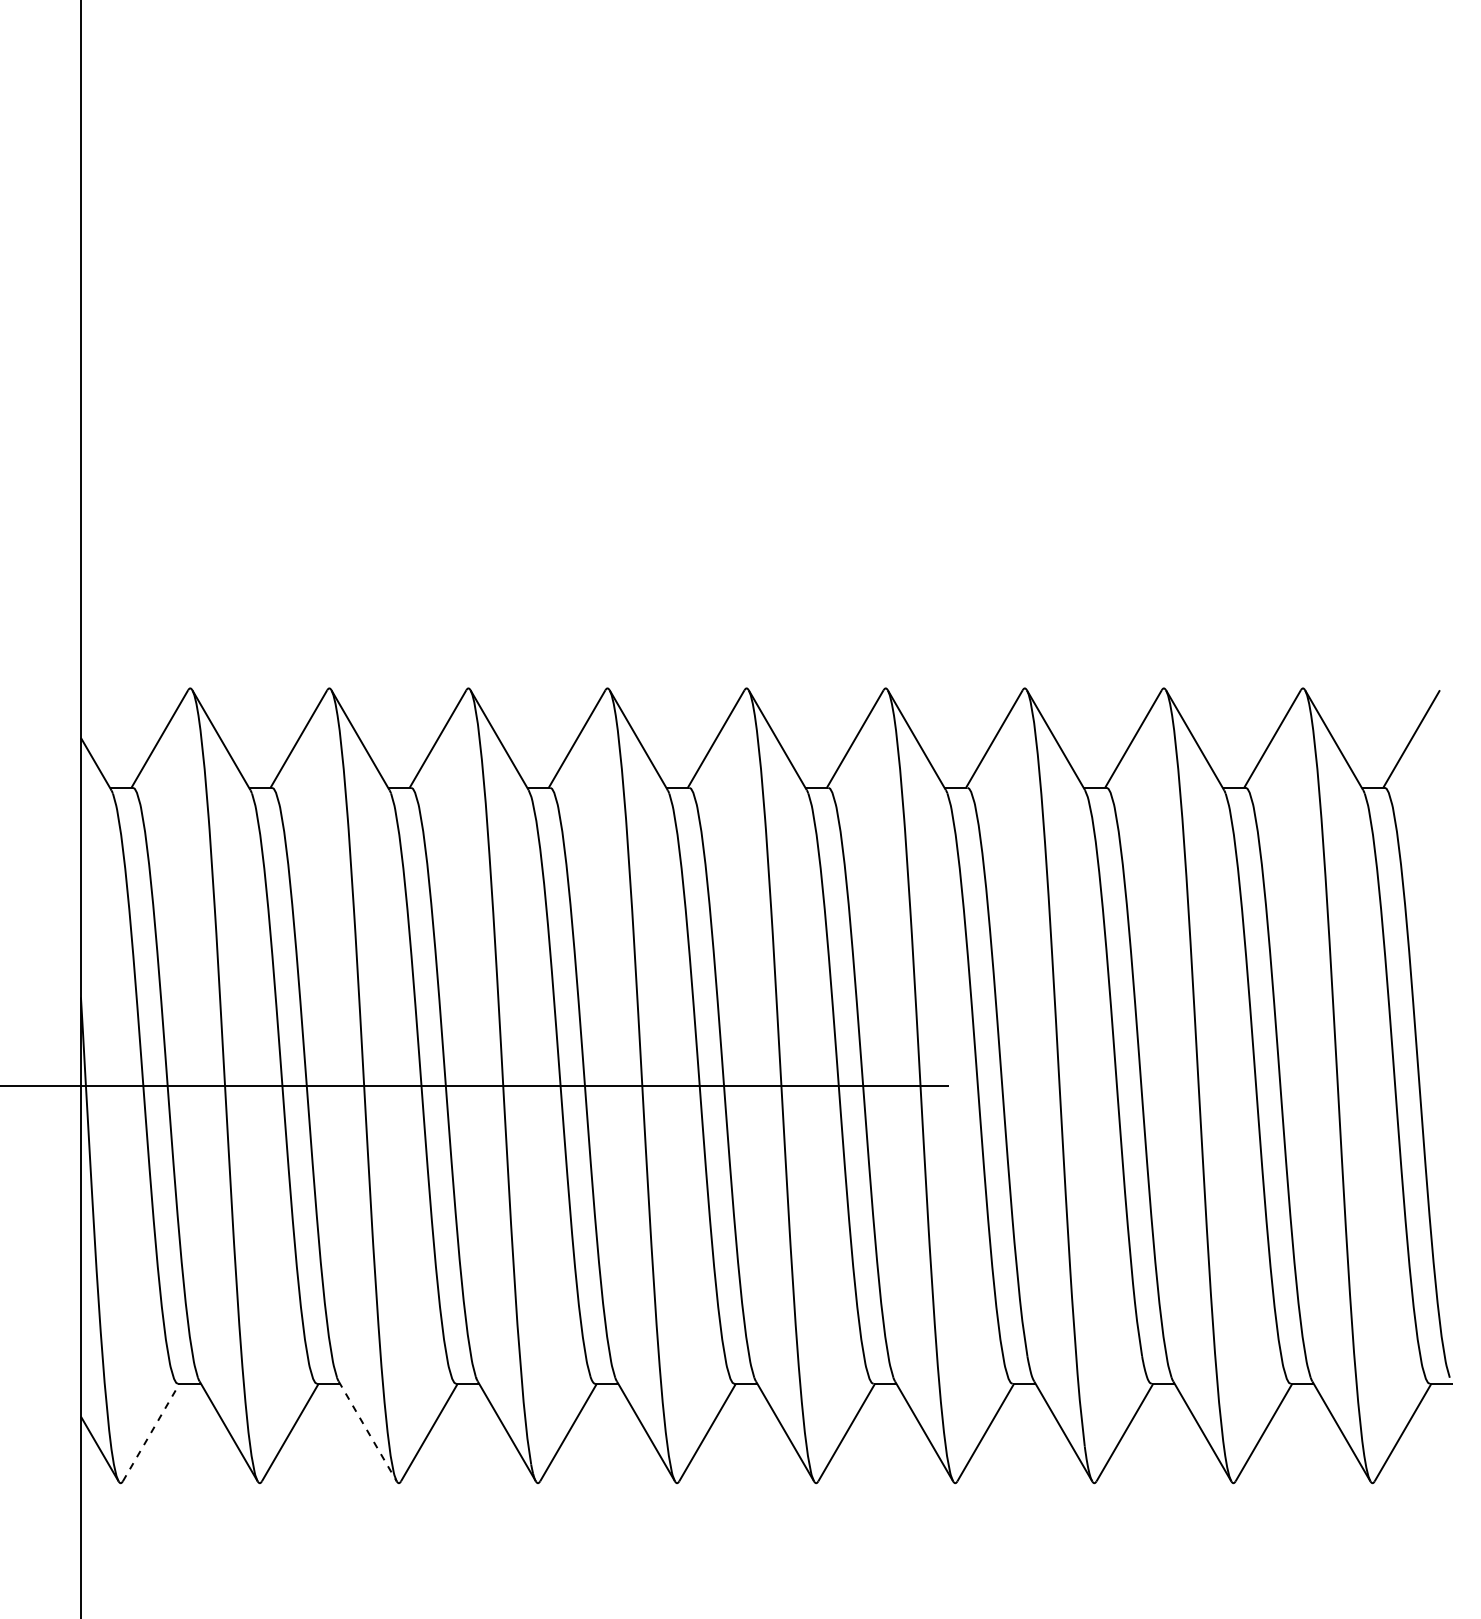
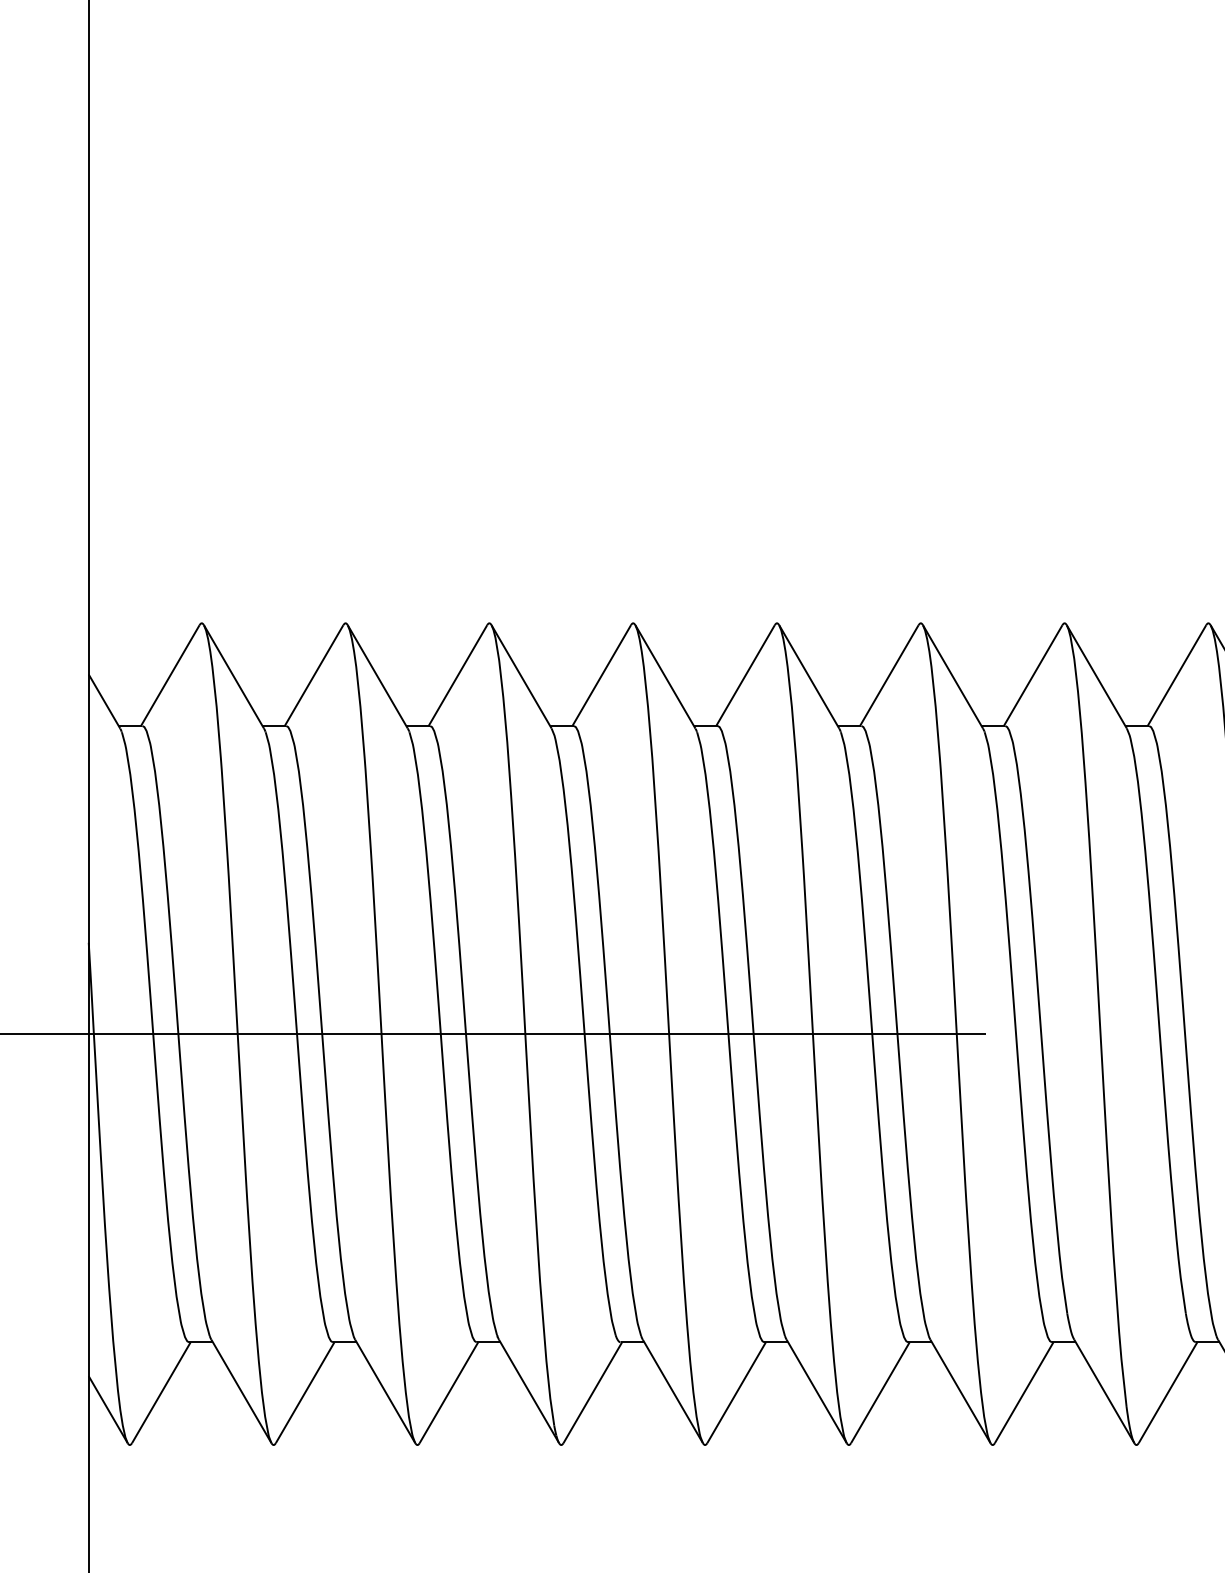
line: (367, 1431) -> (385, 1391), dashed -> solid
line: (151, 1432) -> (161, 1392), dashed -> solid

